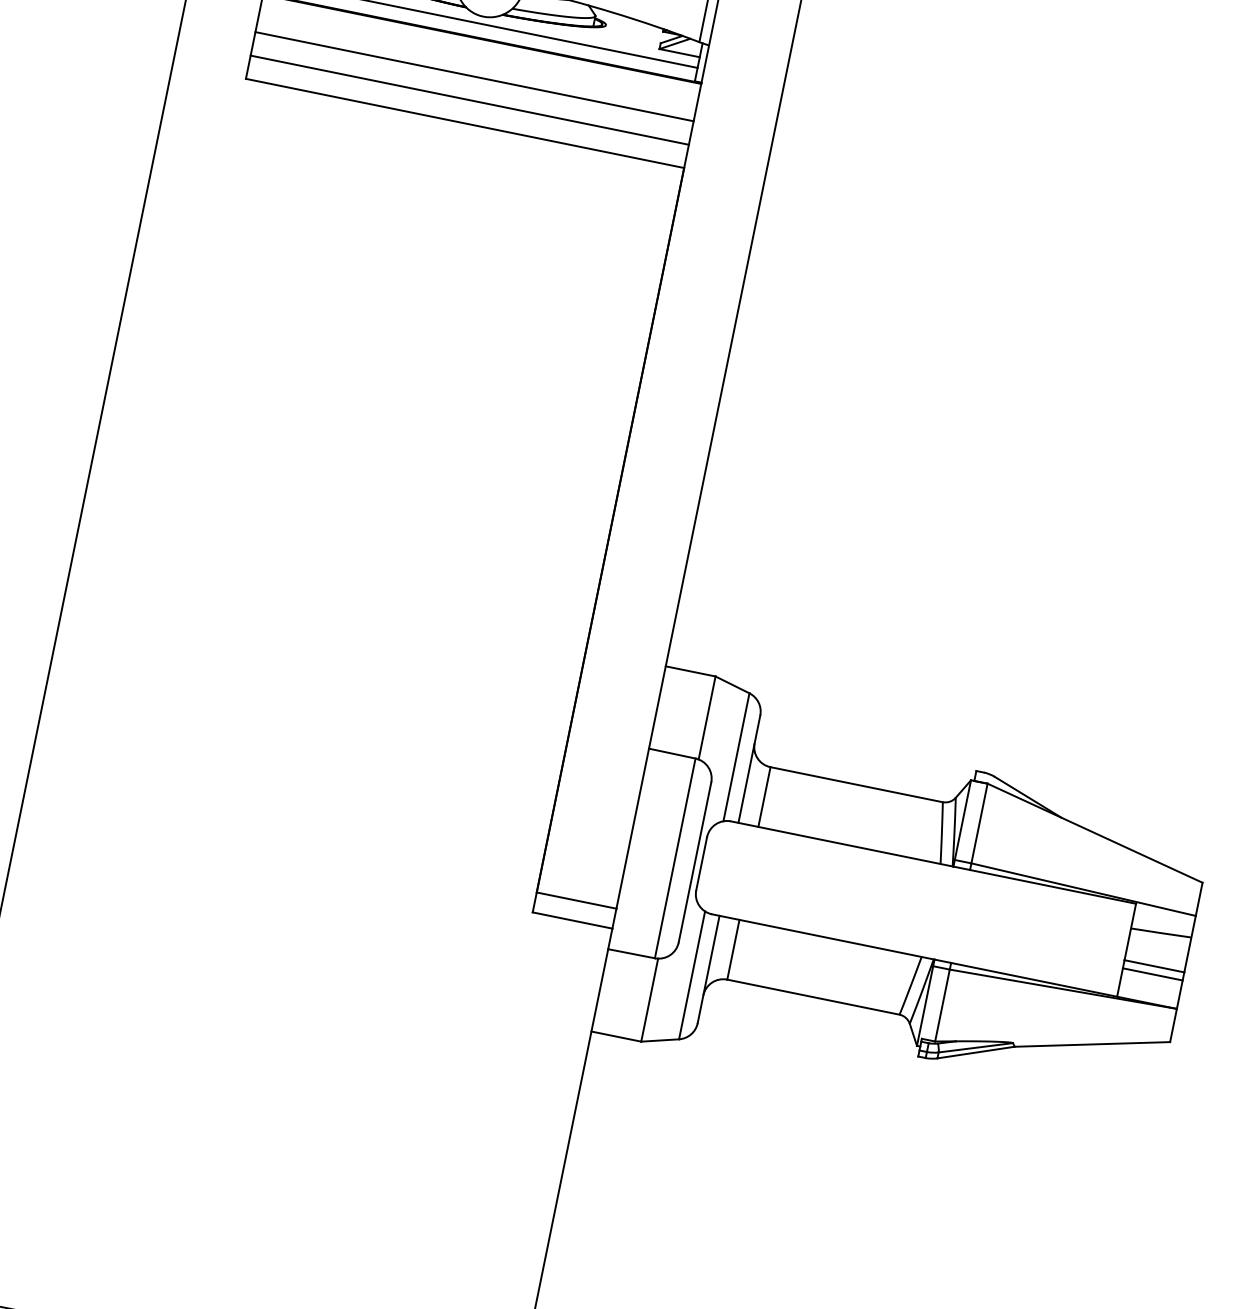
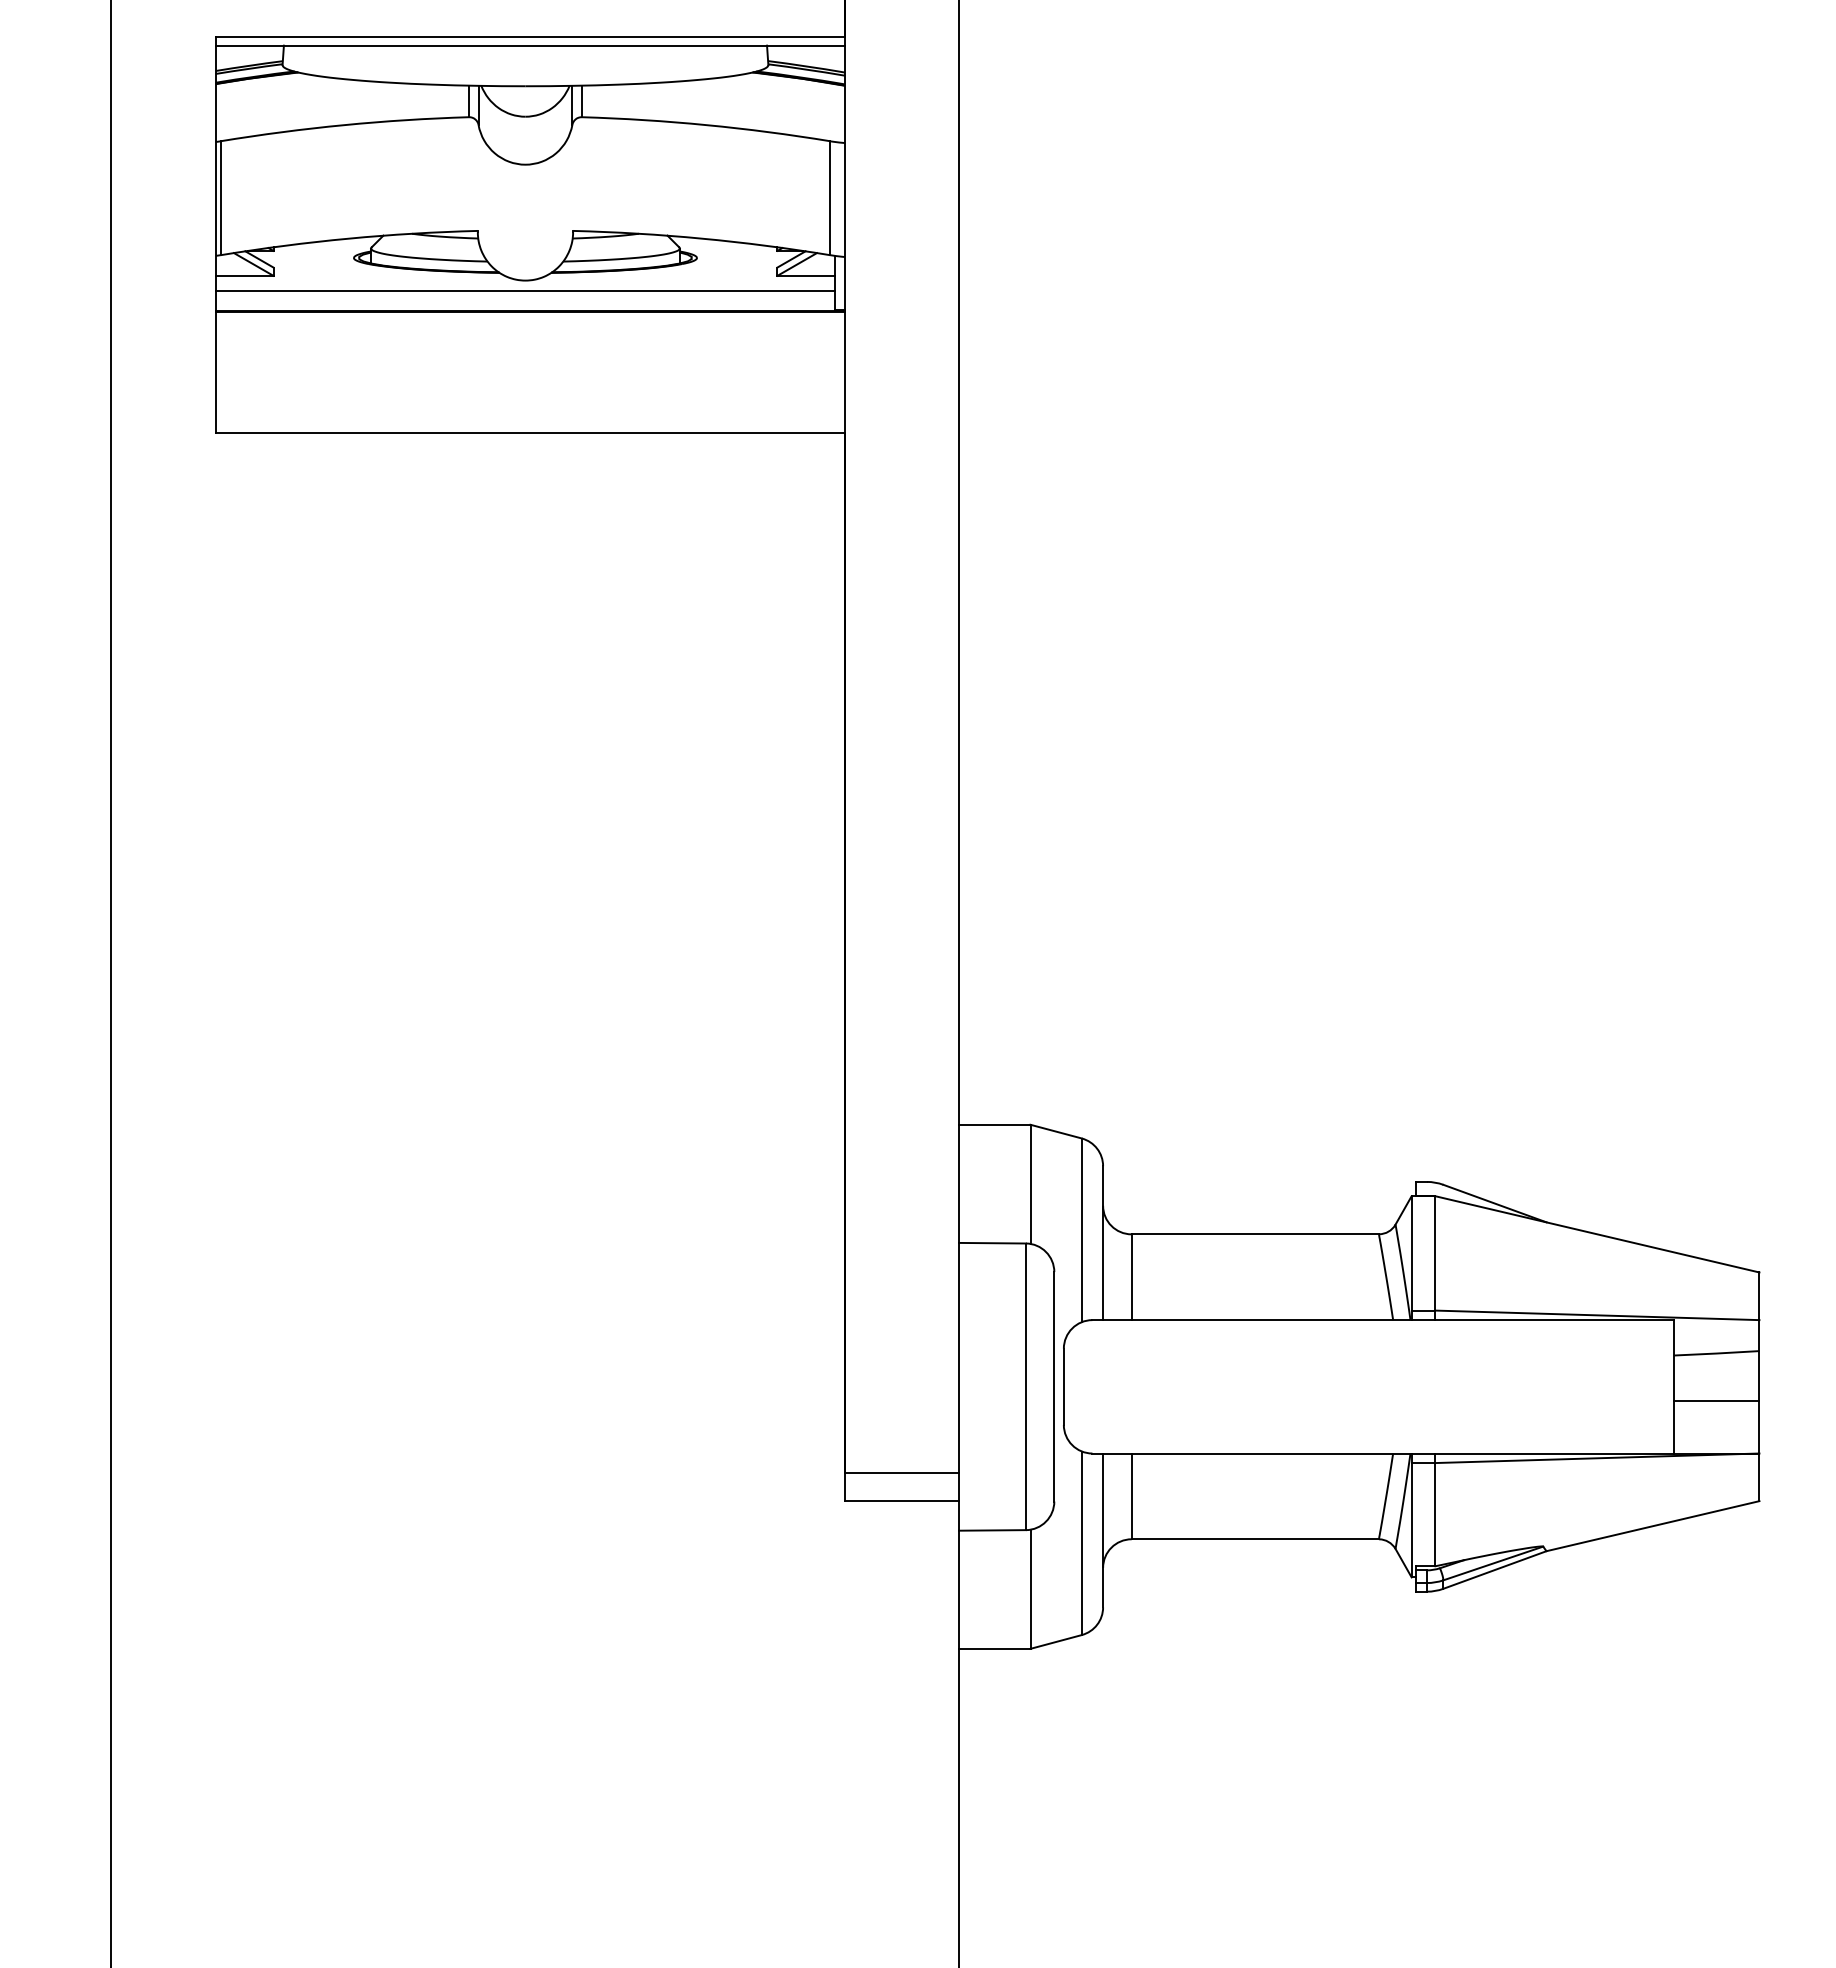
line: (474, 76) -> (529, 365), removed
line: (469, 100) -> (529, 399), removed
line: (1152, 974) -> (1716, 1412), removed

